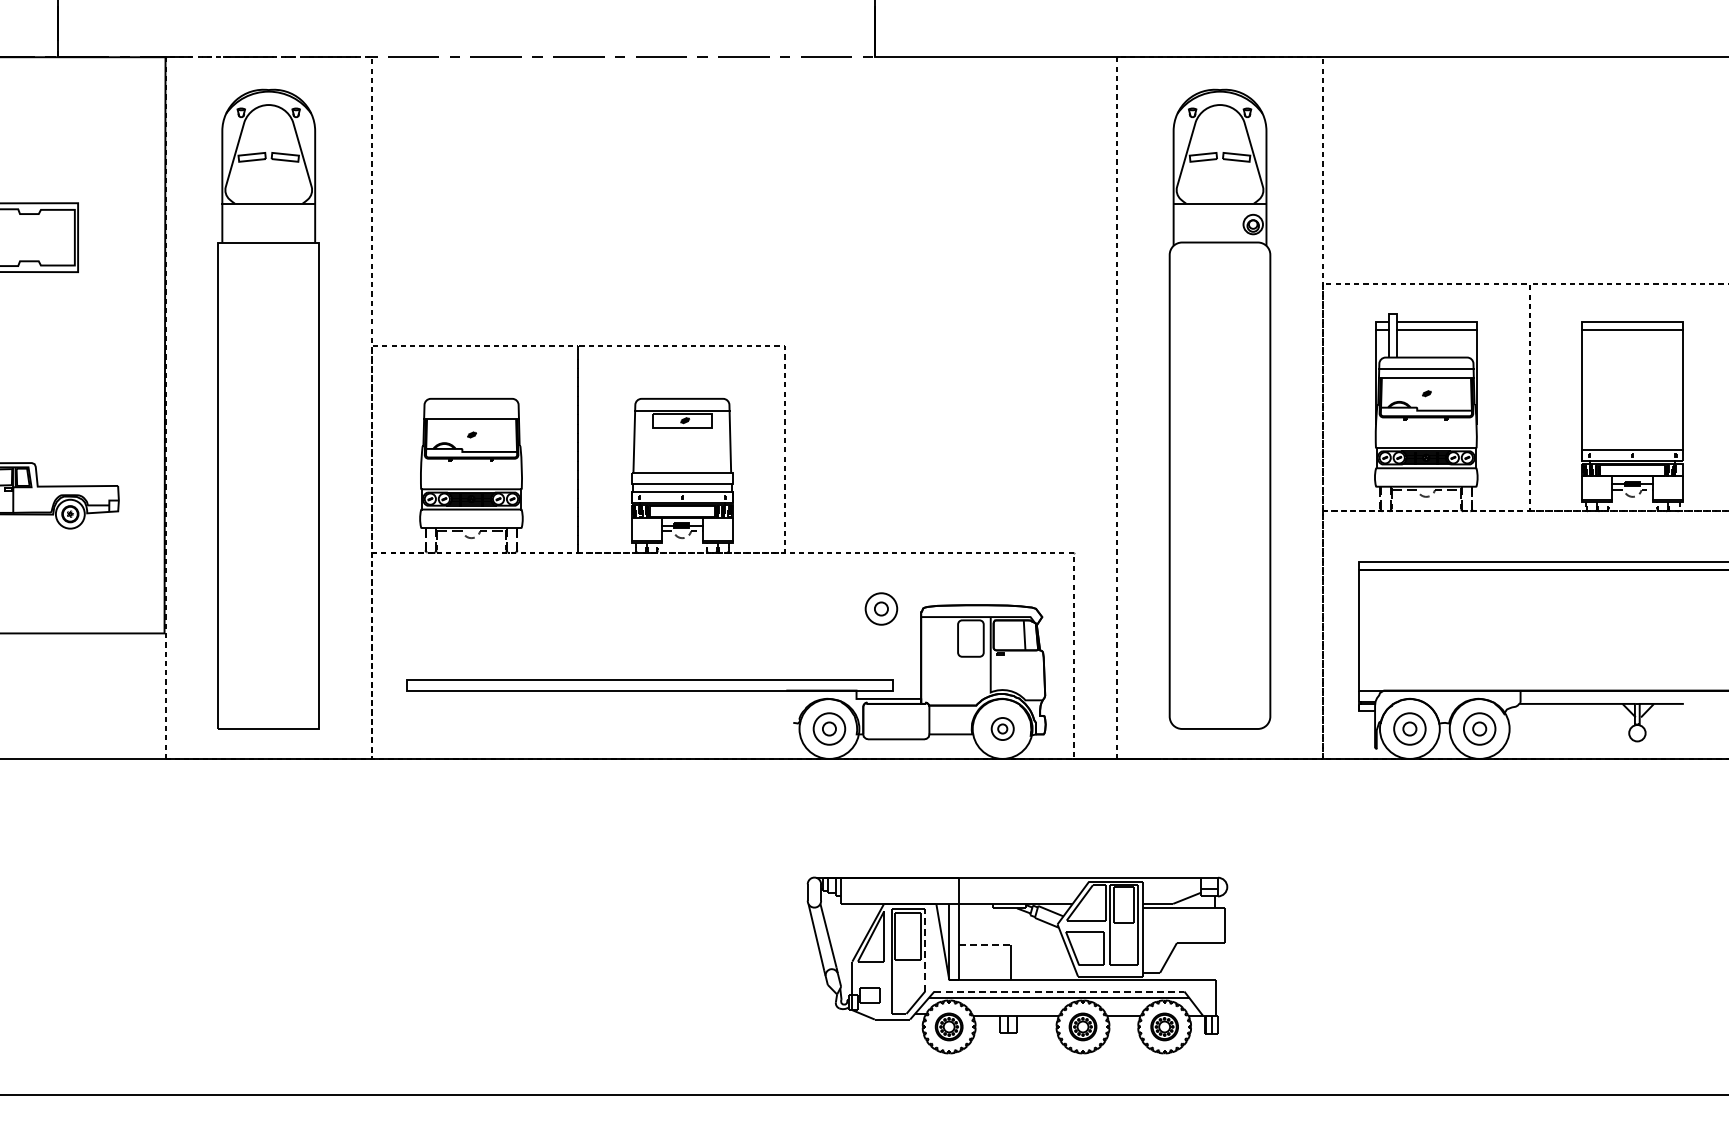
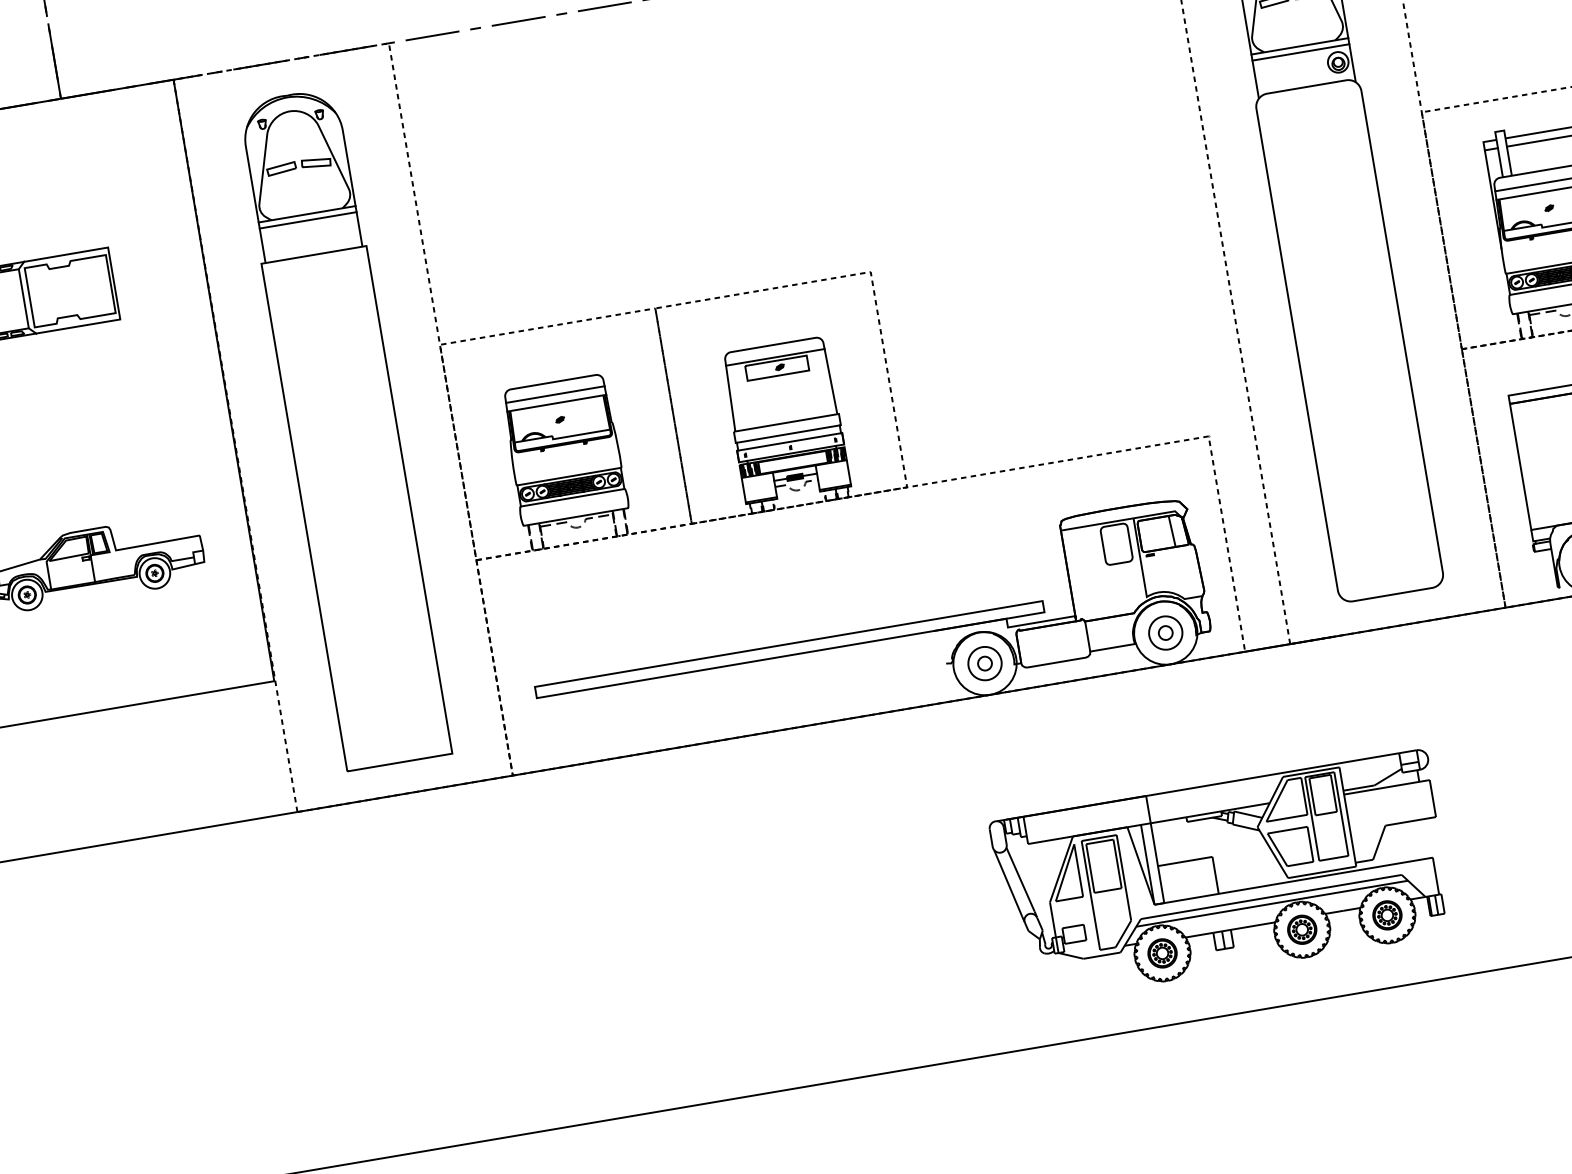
line: (268, 209) -> (307, 220), added
line: (1219, 209) -> (1300, 52), added
line: (471, 410) -> (555, 394), added
part: (881, 608) -> (1018, 528), removed
part: (1002, 728) -> (1165, 632), size x1.43
line: (985, 944) -> (1185, 860), dashed -> solid
line: (925, 950) -> (1124, 877), dashed -> solid
line: (1059, 991) -> (1271, 896), dashed -> solid

